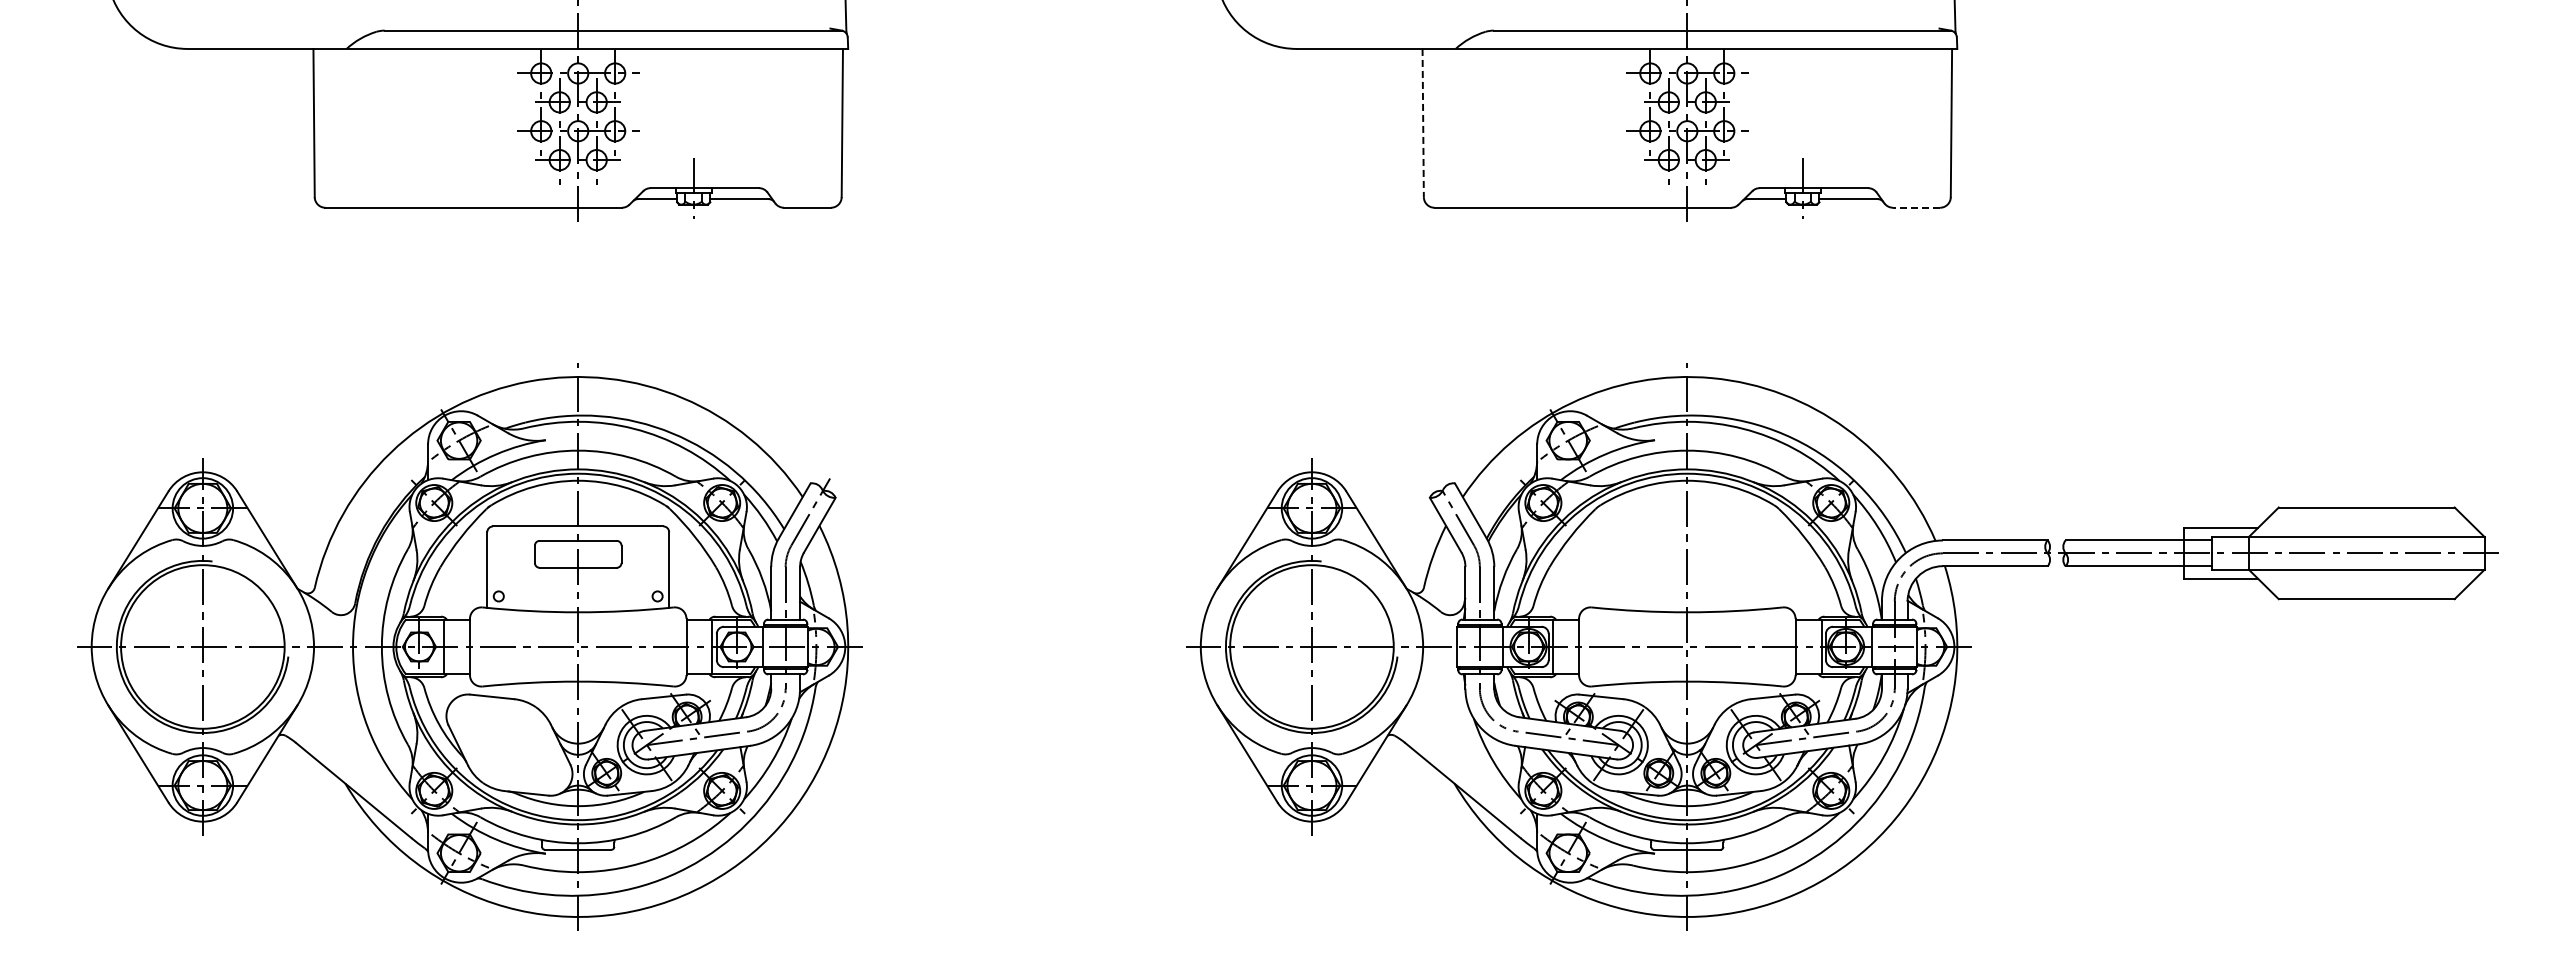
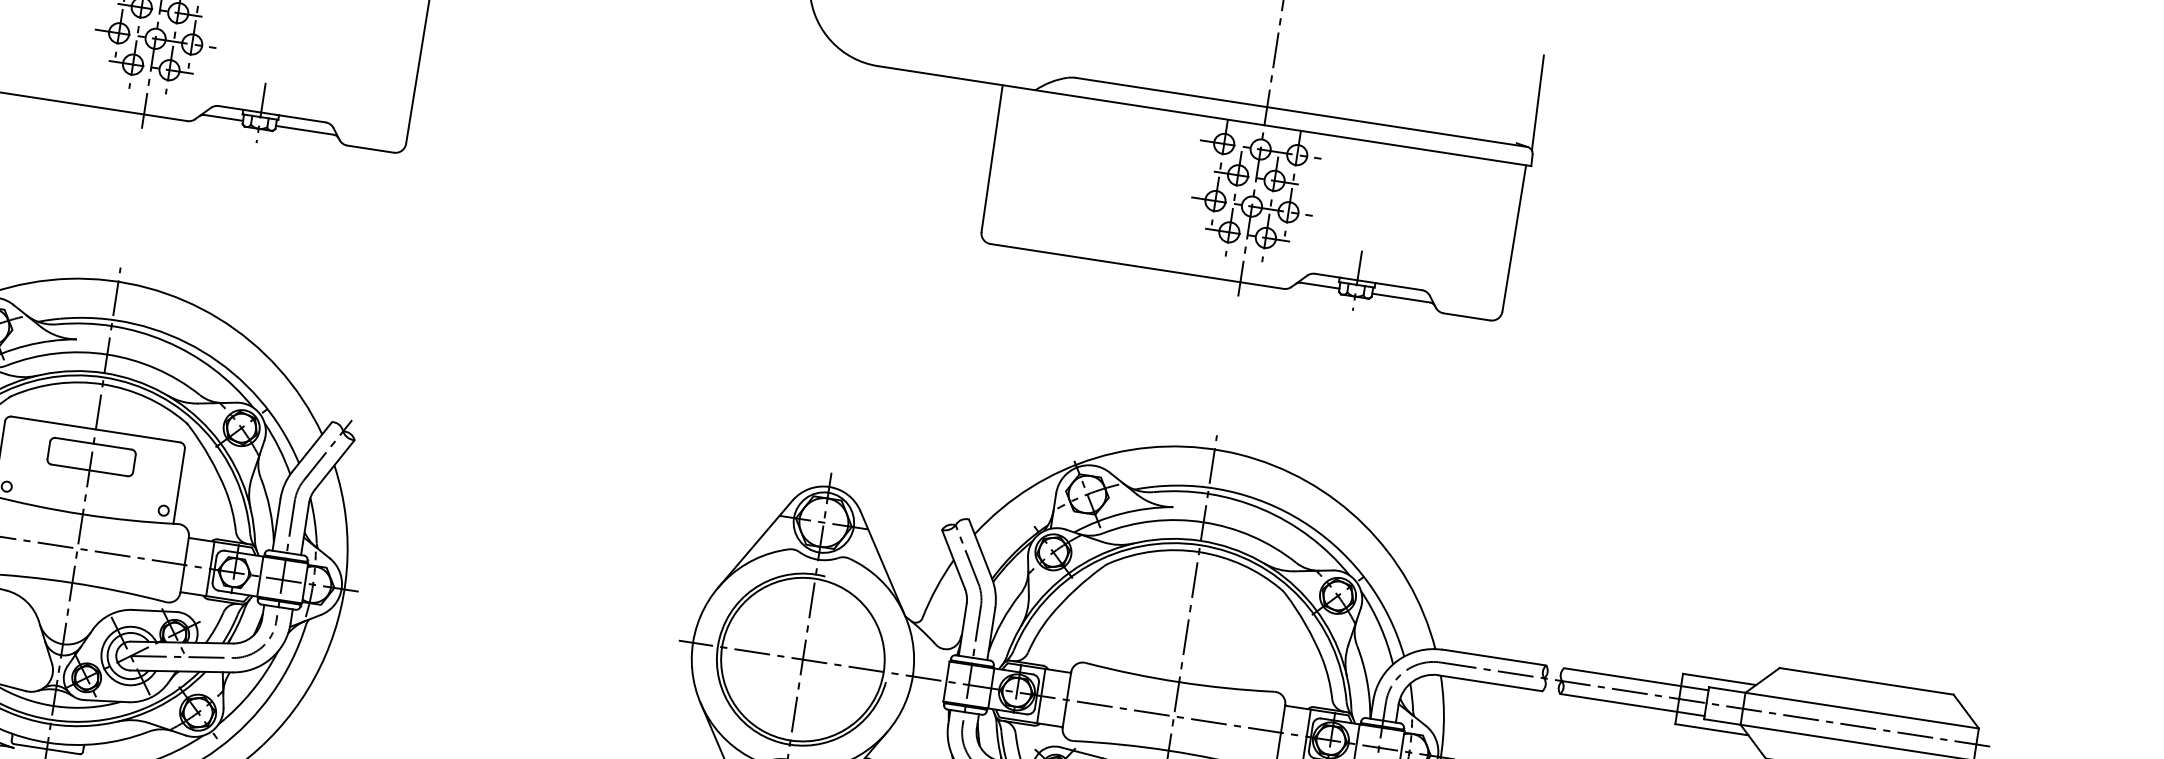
line: (1423, 123) -> (992, 159), dashed -> solid
line: (1916, 207) -> (1466, 316), dashed -> solid

